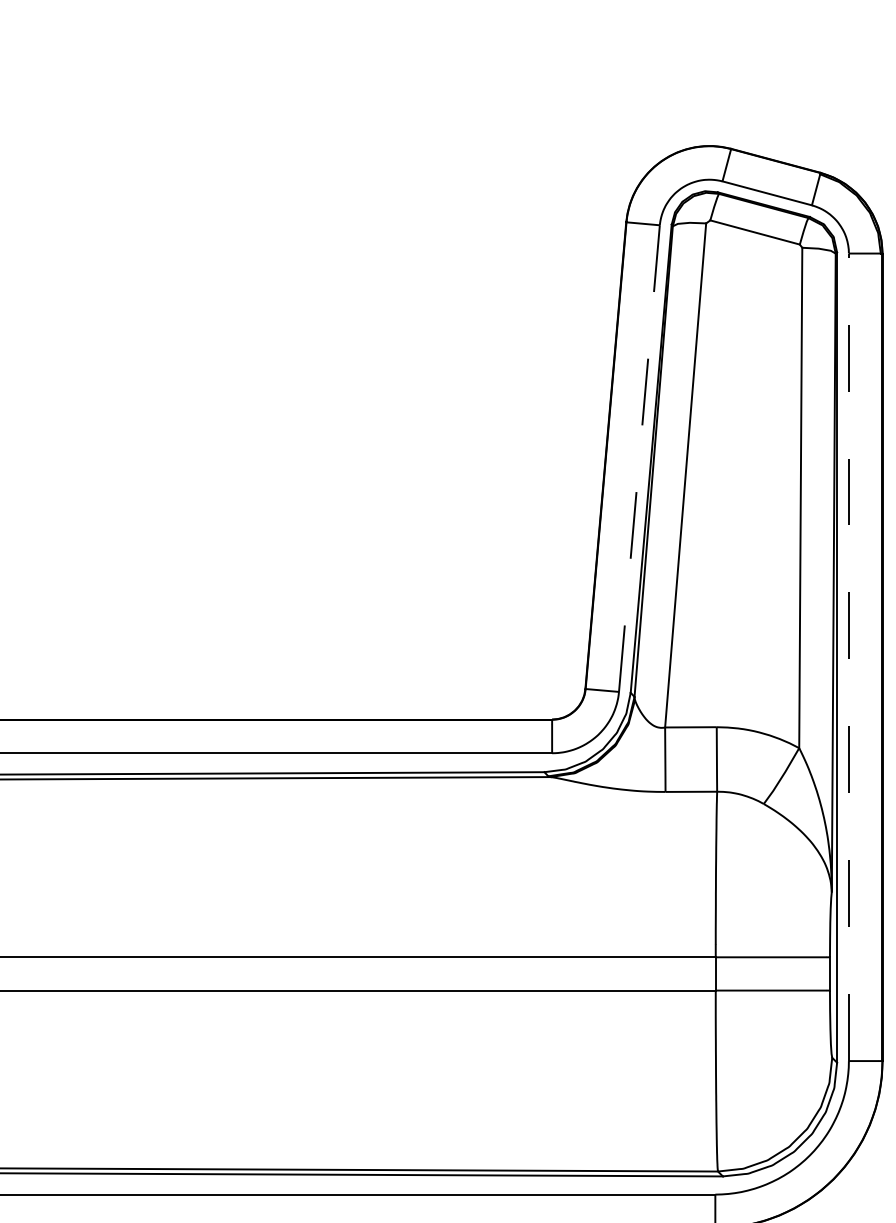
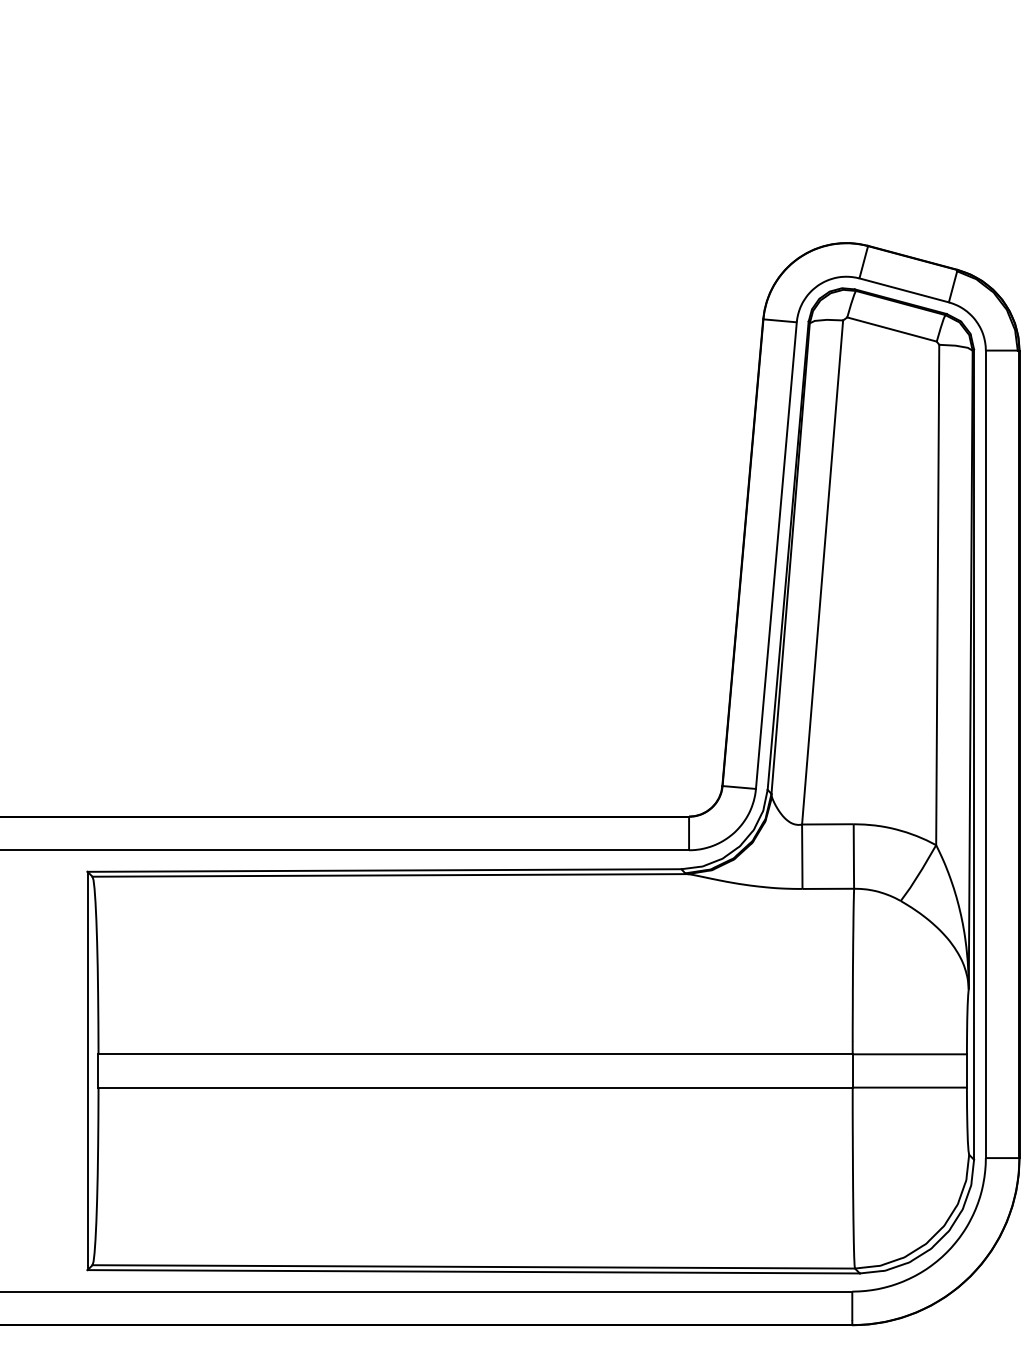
line: (639, 459) -> (776, 556), dashed -> solid
line: (848, 657) -> (985, 754), dashed -> solid

